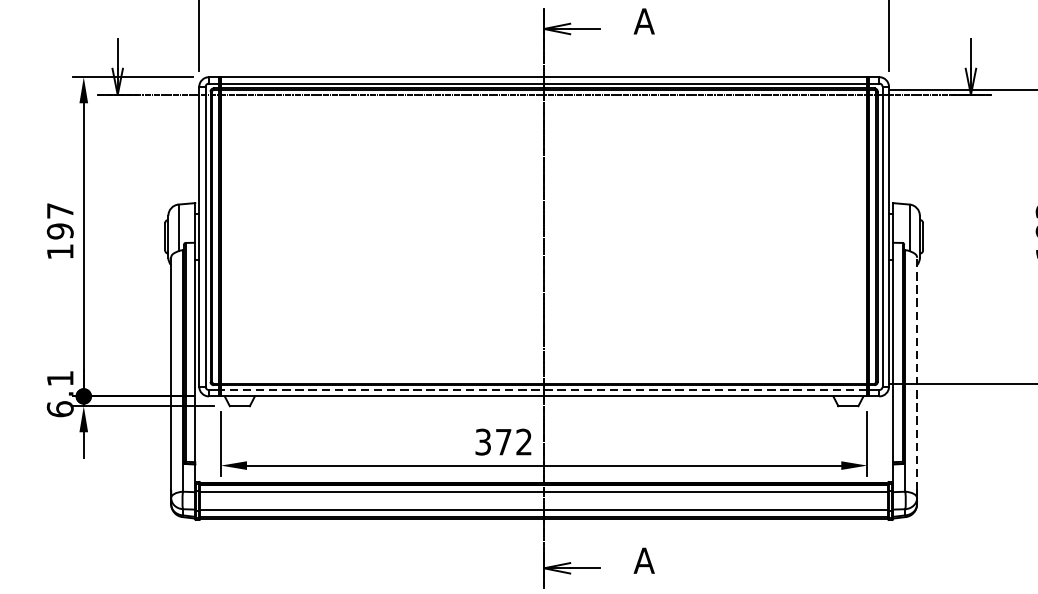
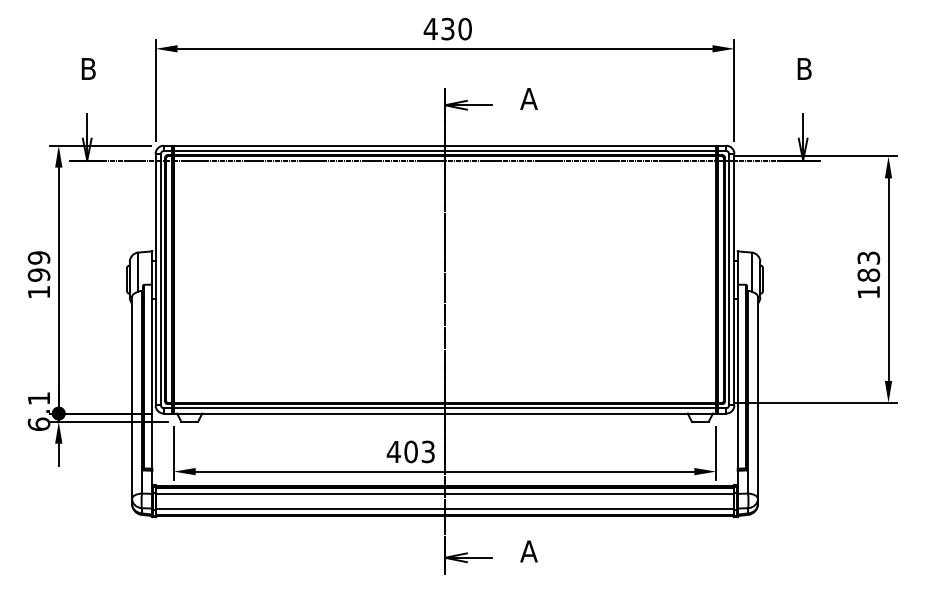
text: (59, 210) -> (38, 257), 197 -> 199
line: (916, 373) -> (757, 394), dashed -> solid
line: (543, 390) -> (444, 408), dashed -> solid
text: (502, 441) -> (410, 451), 372 -> 403

